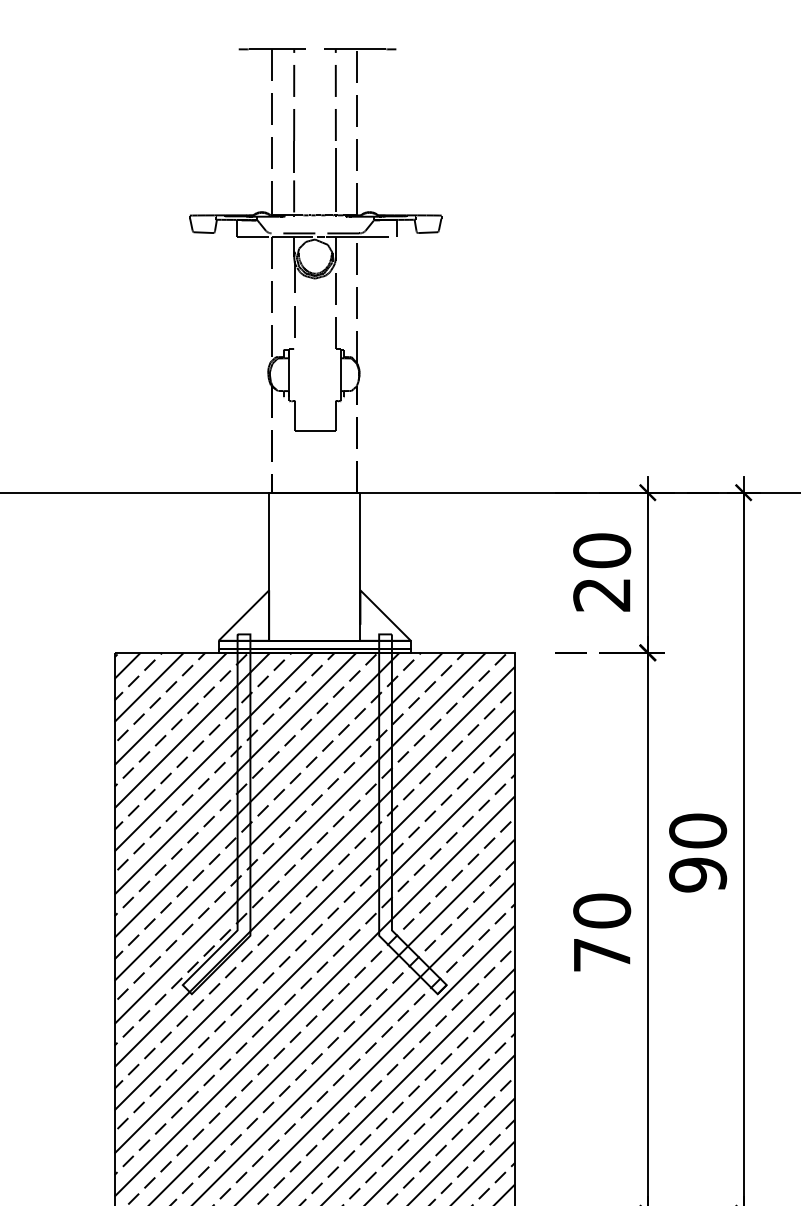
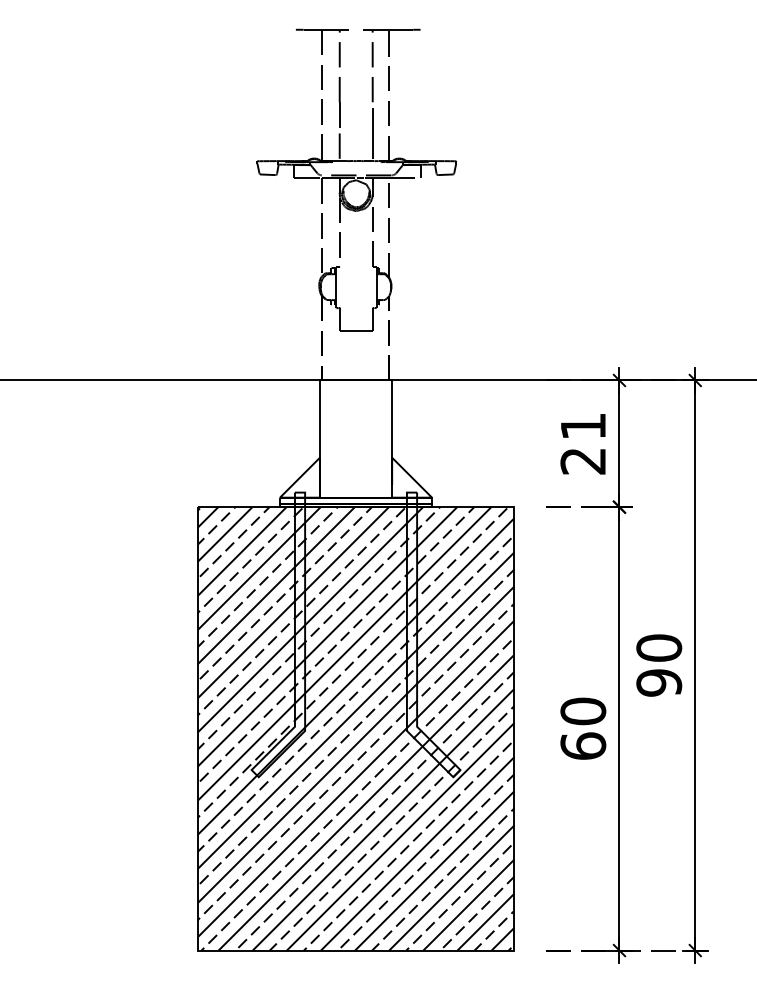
text: (602, 550) -> (583, 426), 20 -> 21
text: (602, 954) -> (583, 745), 70 -> 60

